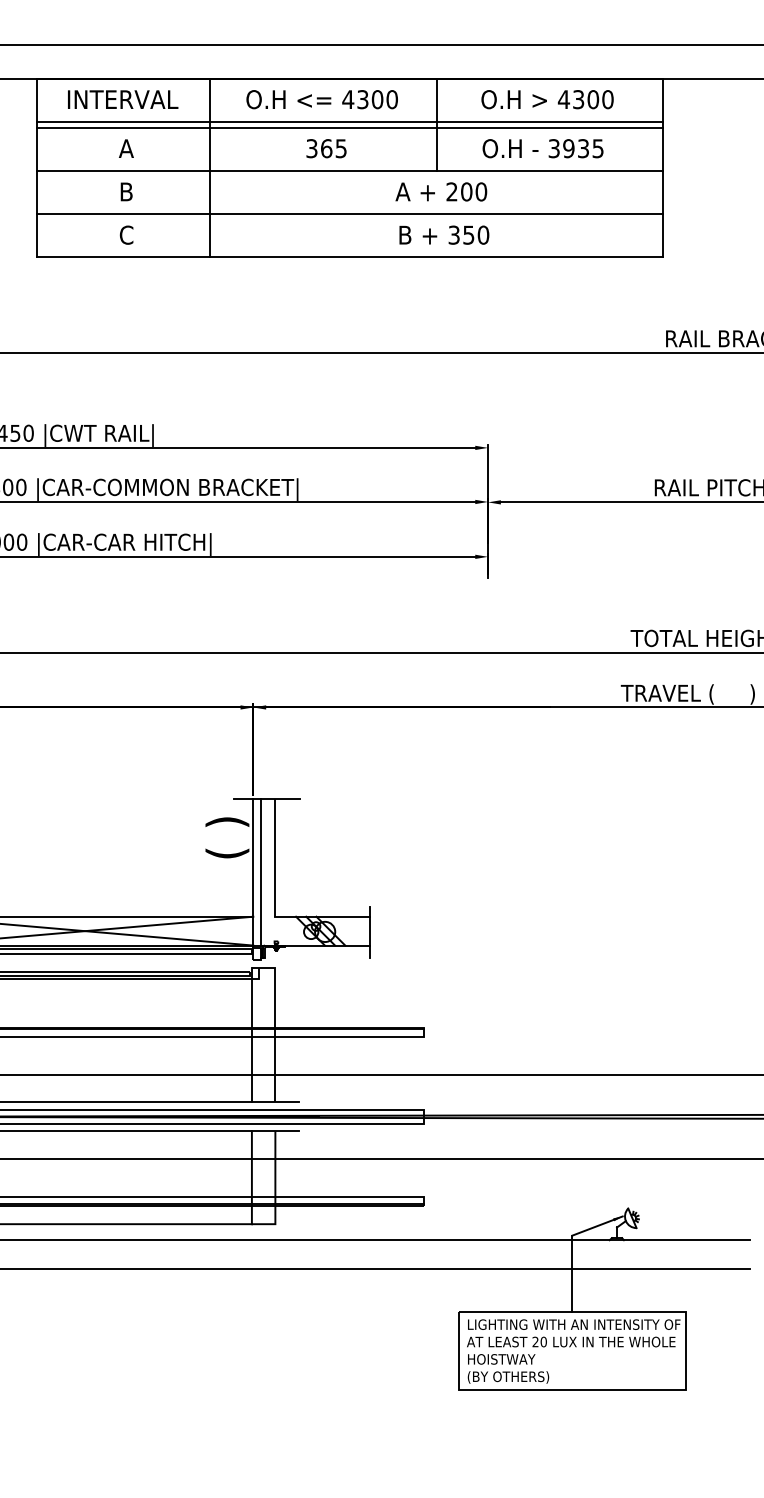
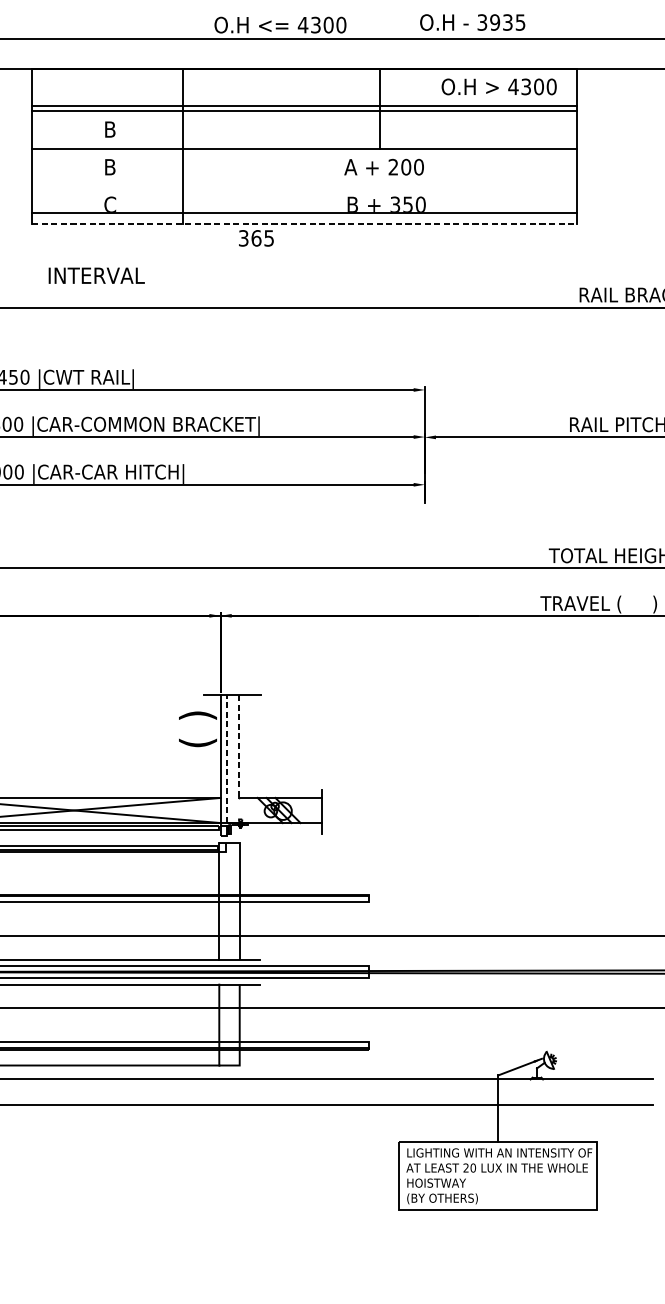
text: (123, 99) -> (97, 275), moved
text: (321, 99) -> (279, 25), moved
text: (547, 99) -> (499, 86), moved
text: (125, 148) -> (109, 129), A -> B
text: (326, 148) -> (256, 238), moved
text: (542, 148) -> (472, 22), moved
line: (349, 214) -> (304, 212), moved
line: (350, 257) -> (305, 224), solid -> dashed
line: (274, 858) -> (238, 747), solid -> dashed
line: (260, 872) -> (226, 759), solid -> dashed

